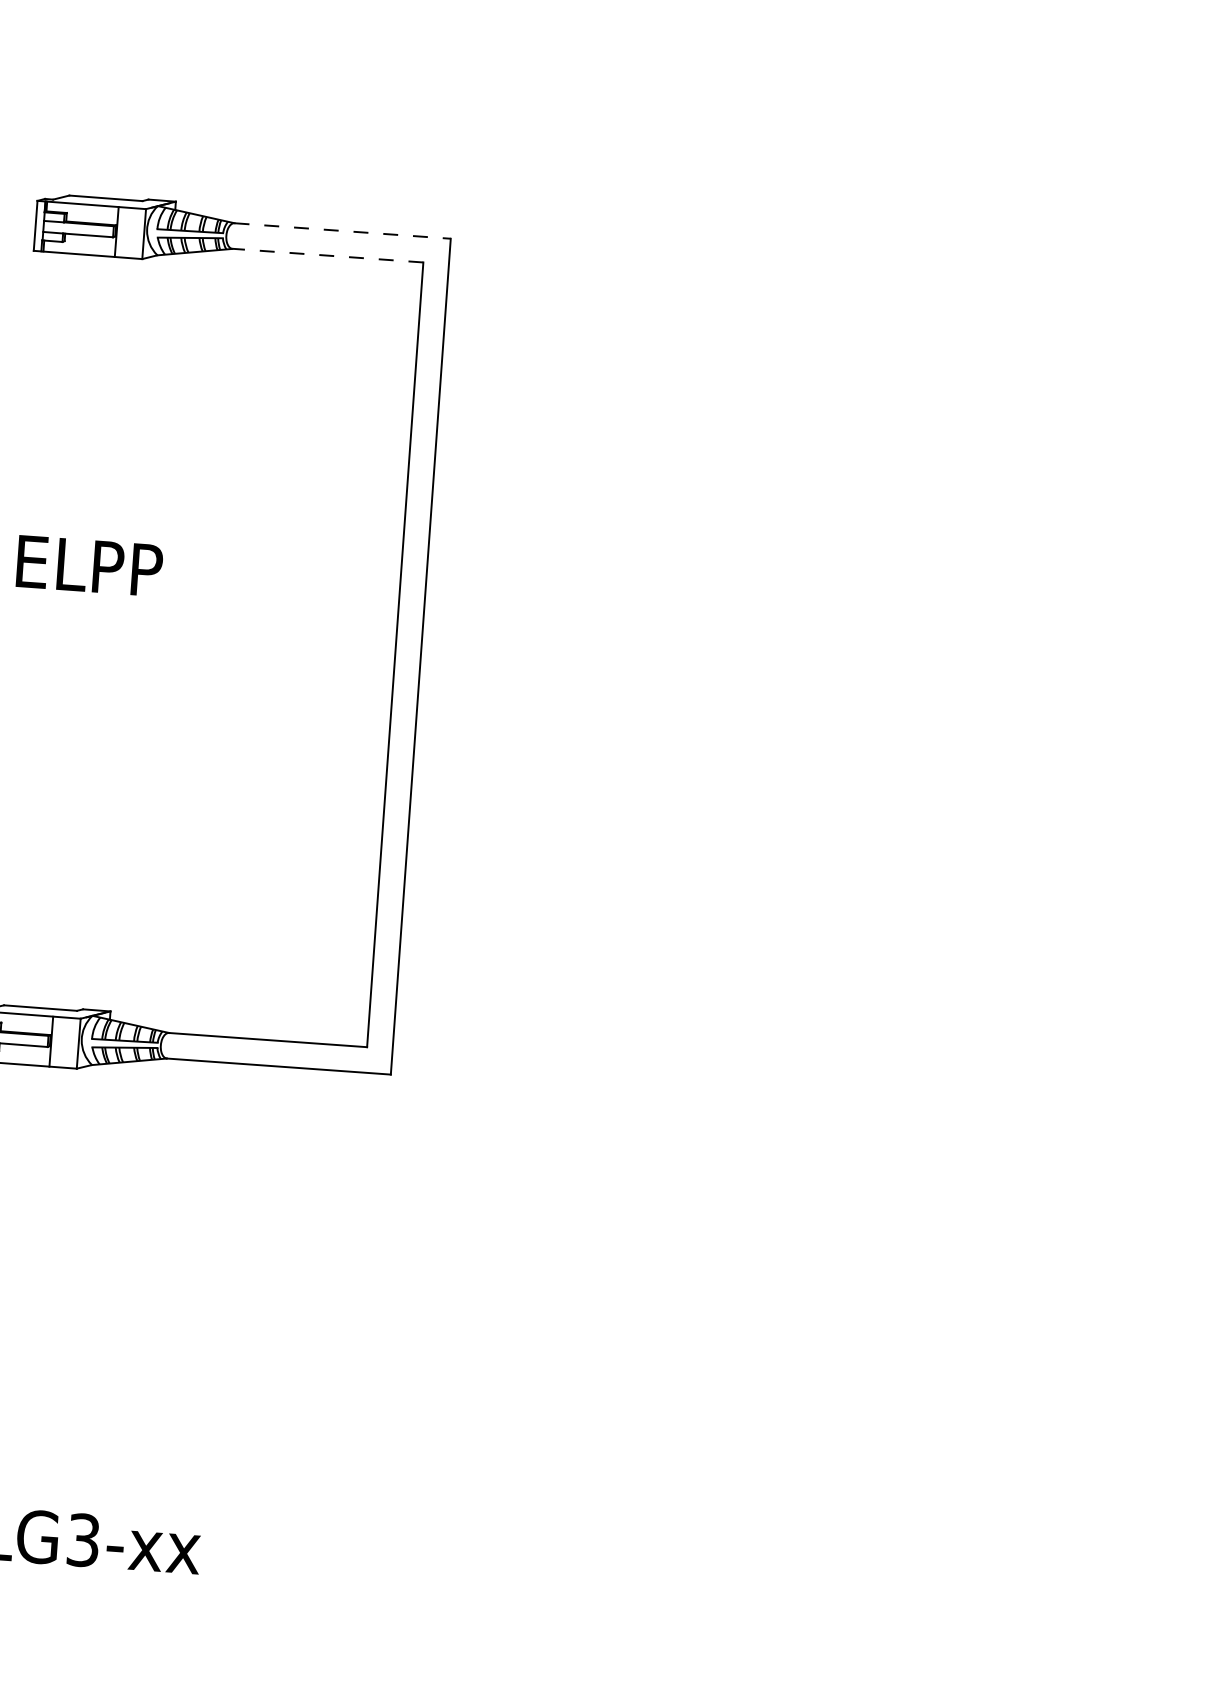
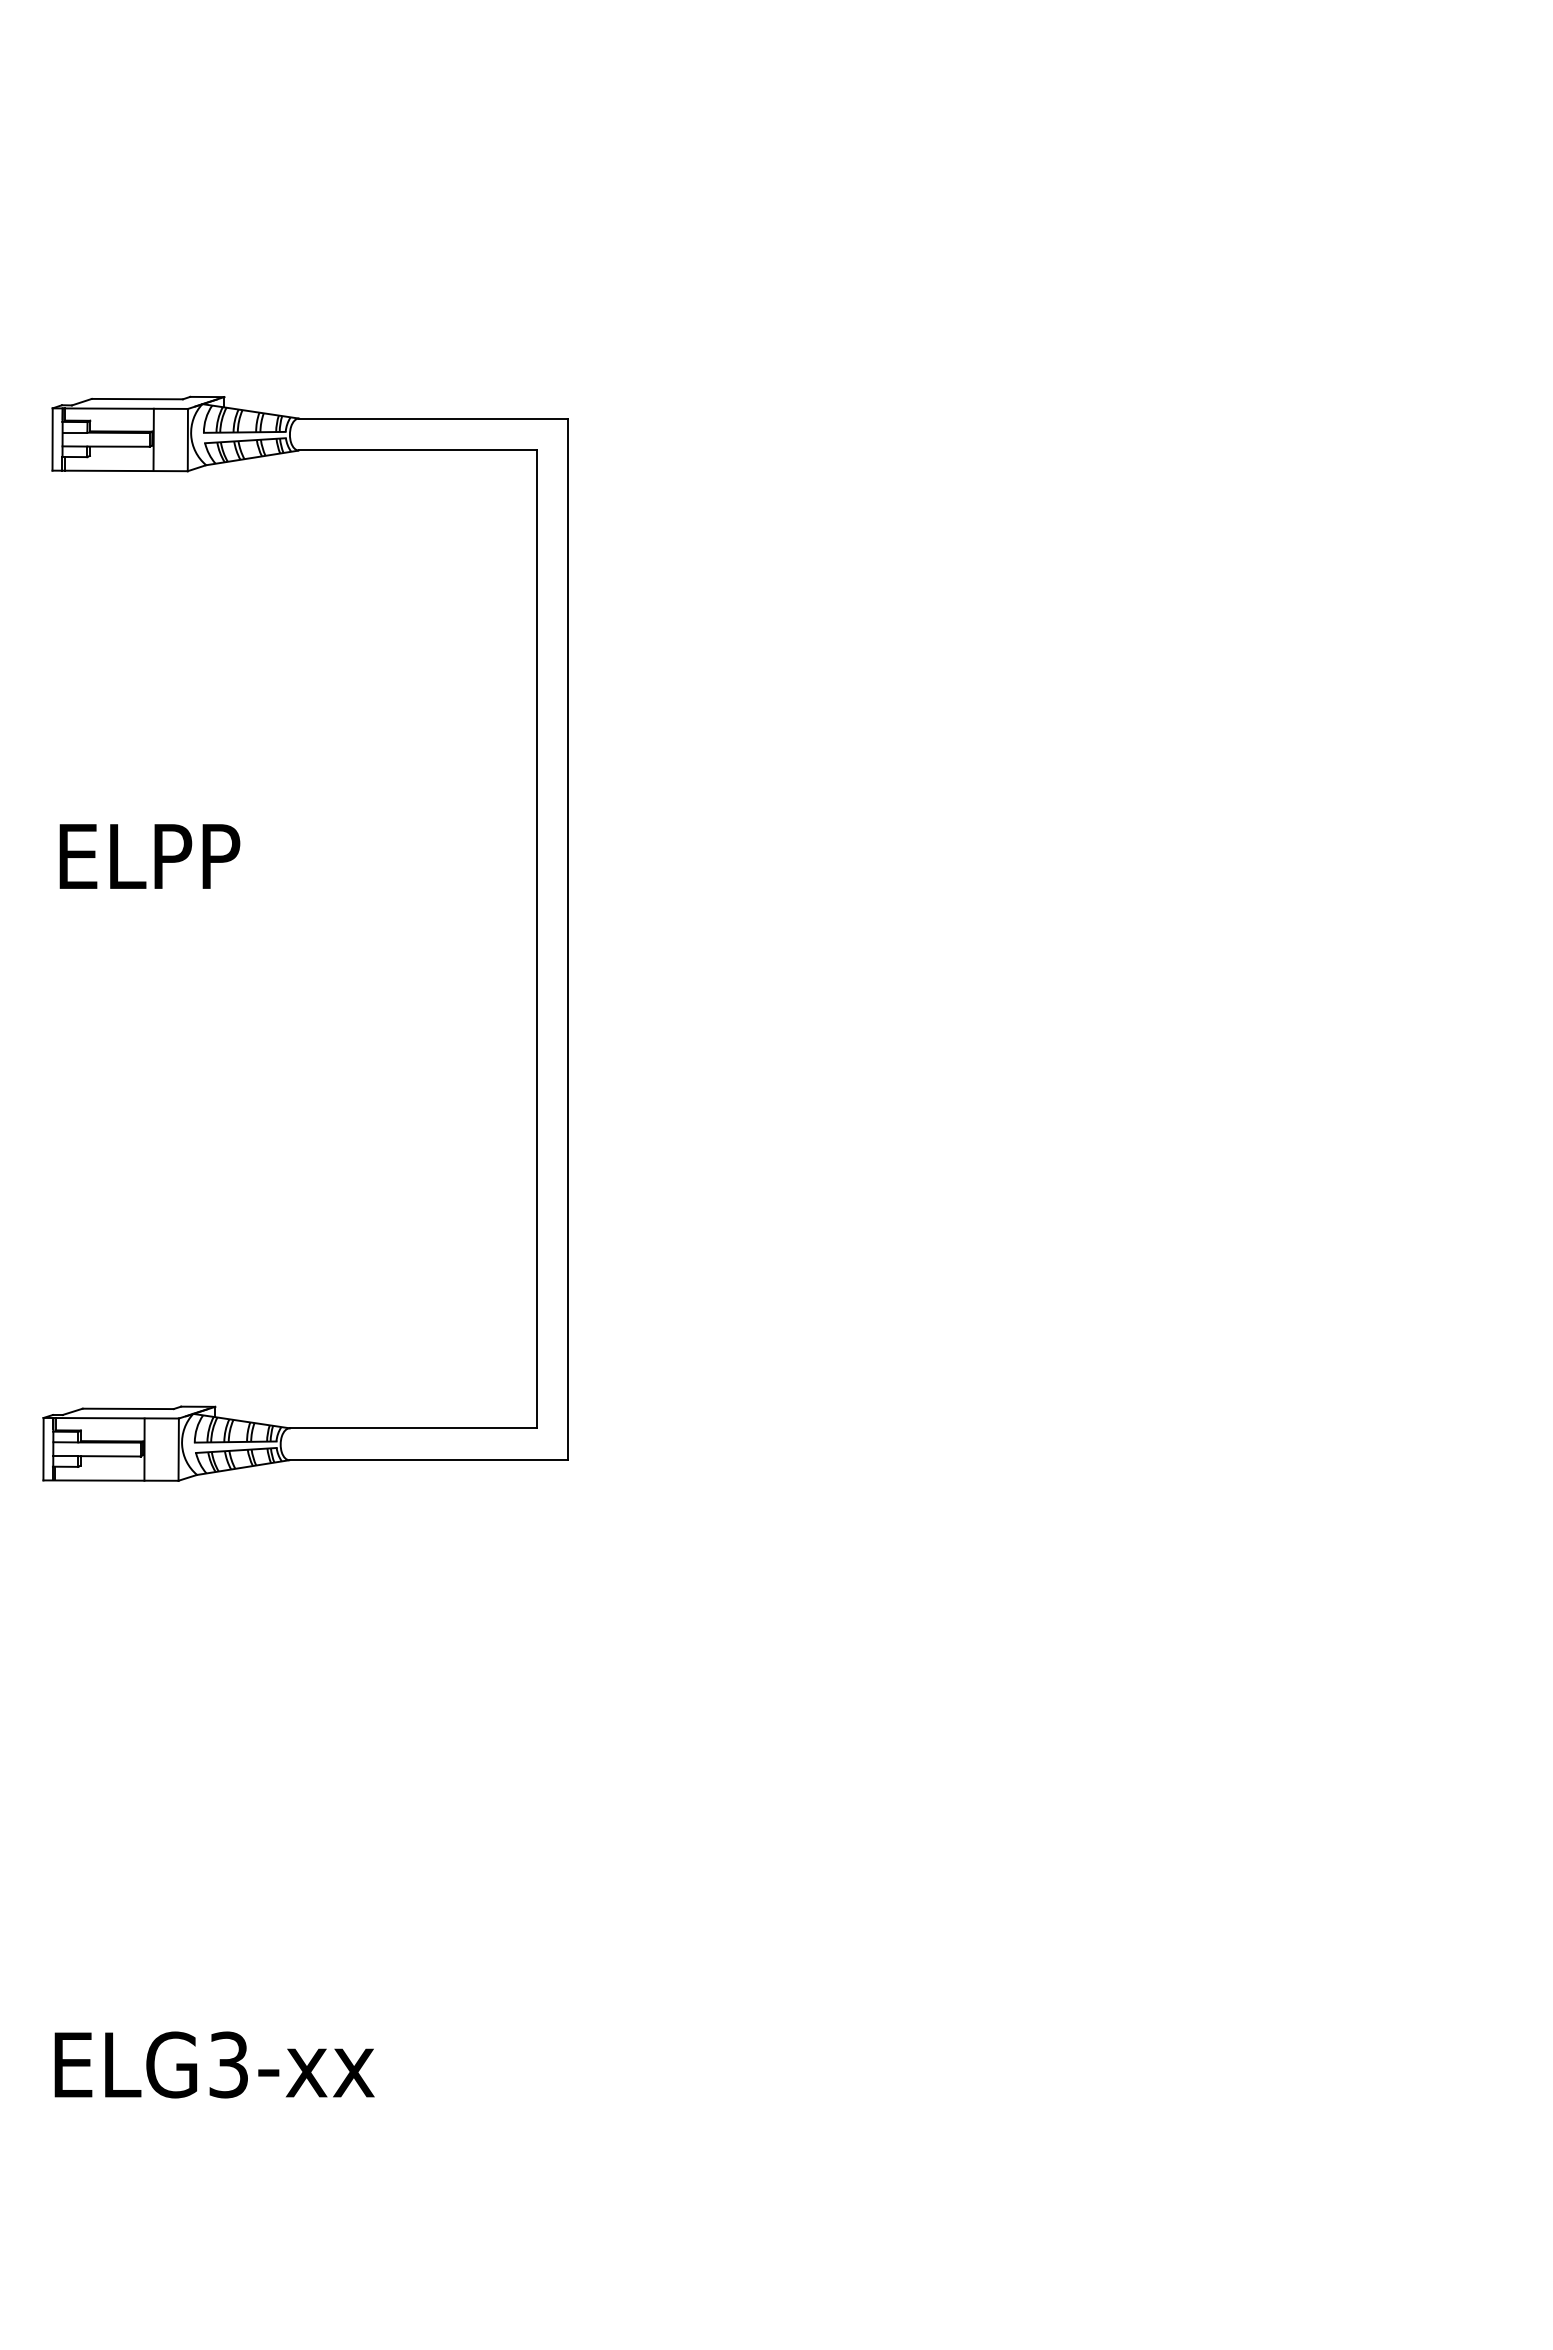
line: (342, 230) -> (433, 418), dashed -> solid
line: (327, 255) -> (417, 450), dashed -> solid

